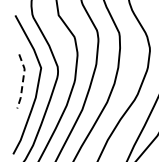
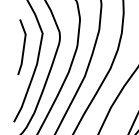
line: (22, 81) -> (23, 47), dashed -> solid

